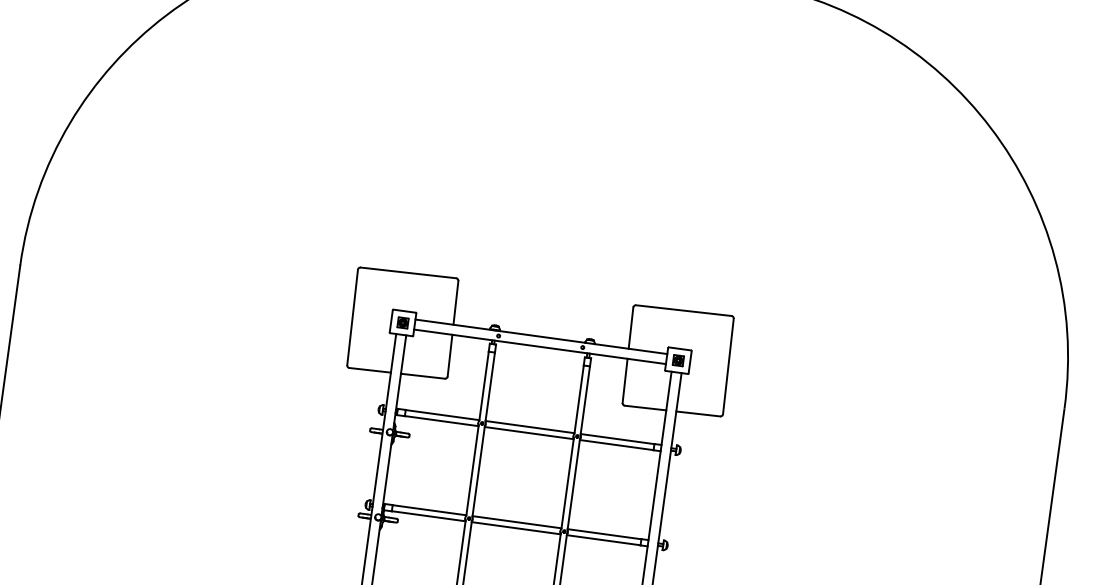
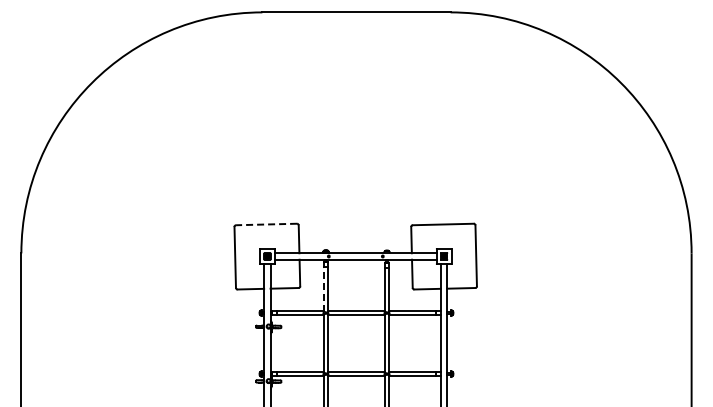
line: (408, 272) -> (266, 224), solid -> dashed
line: (483, 384) -> (323, 288), solid -> dashed

